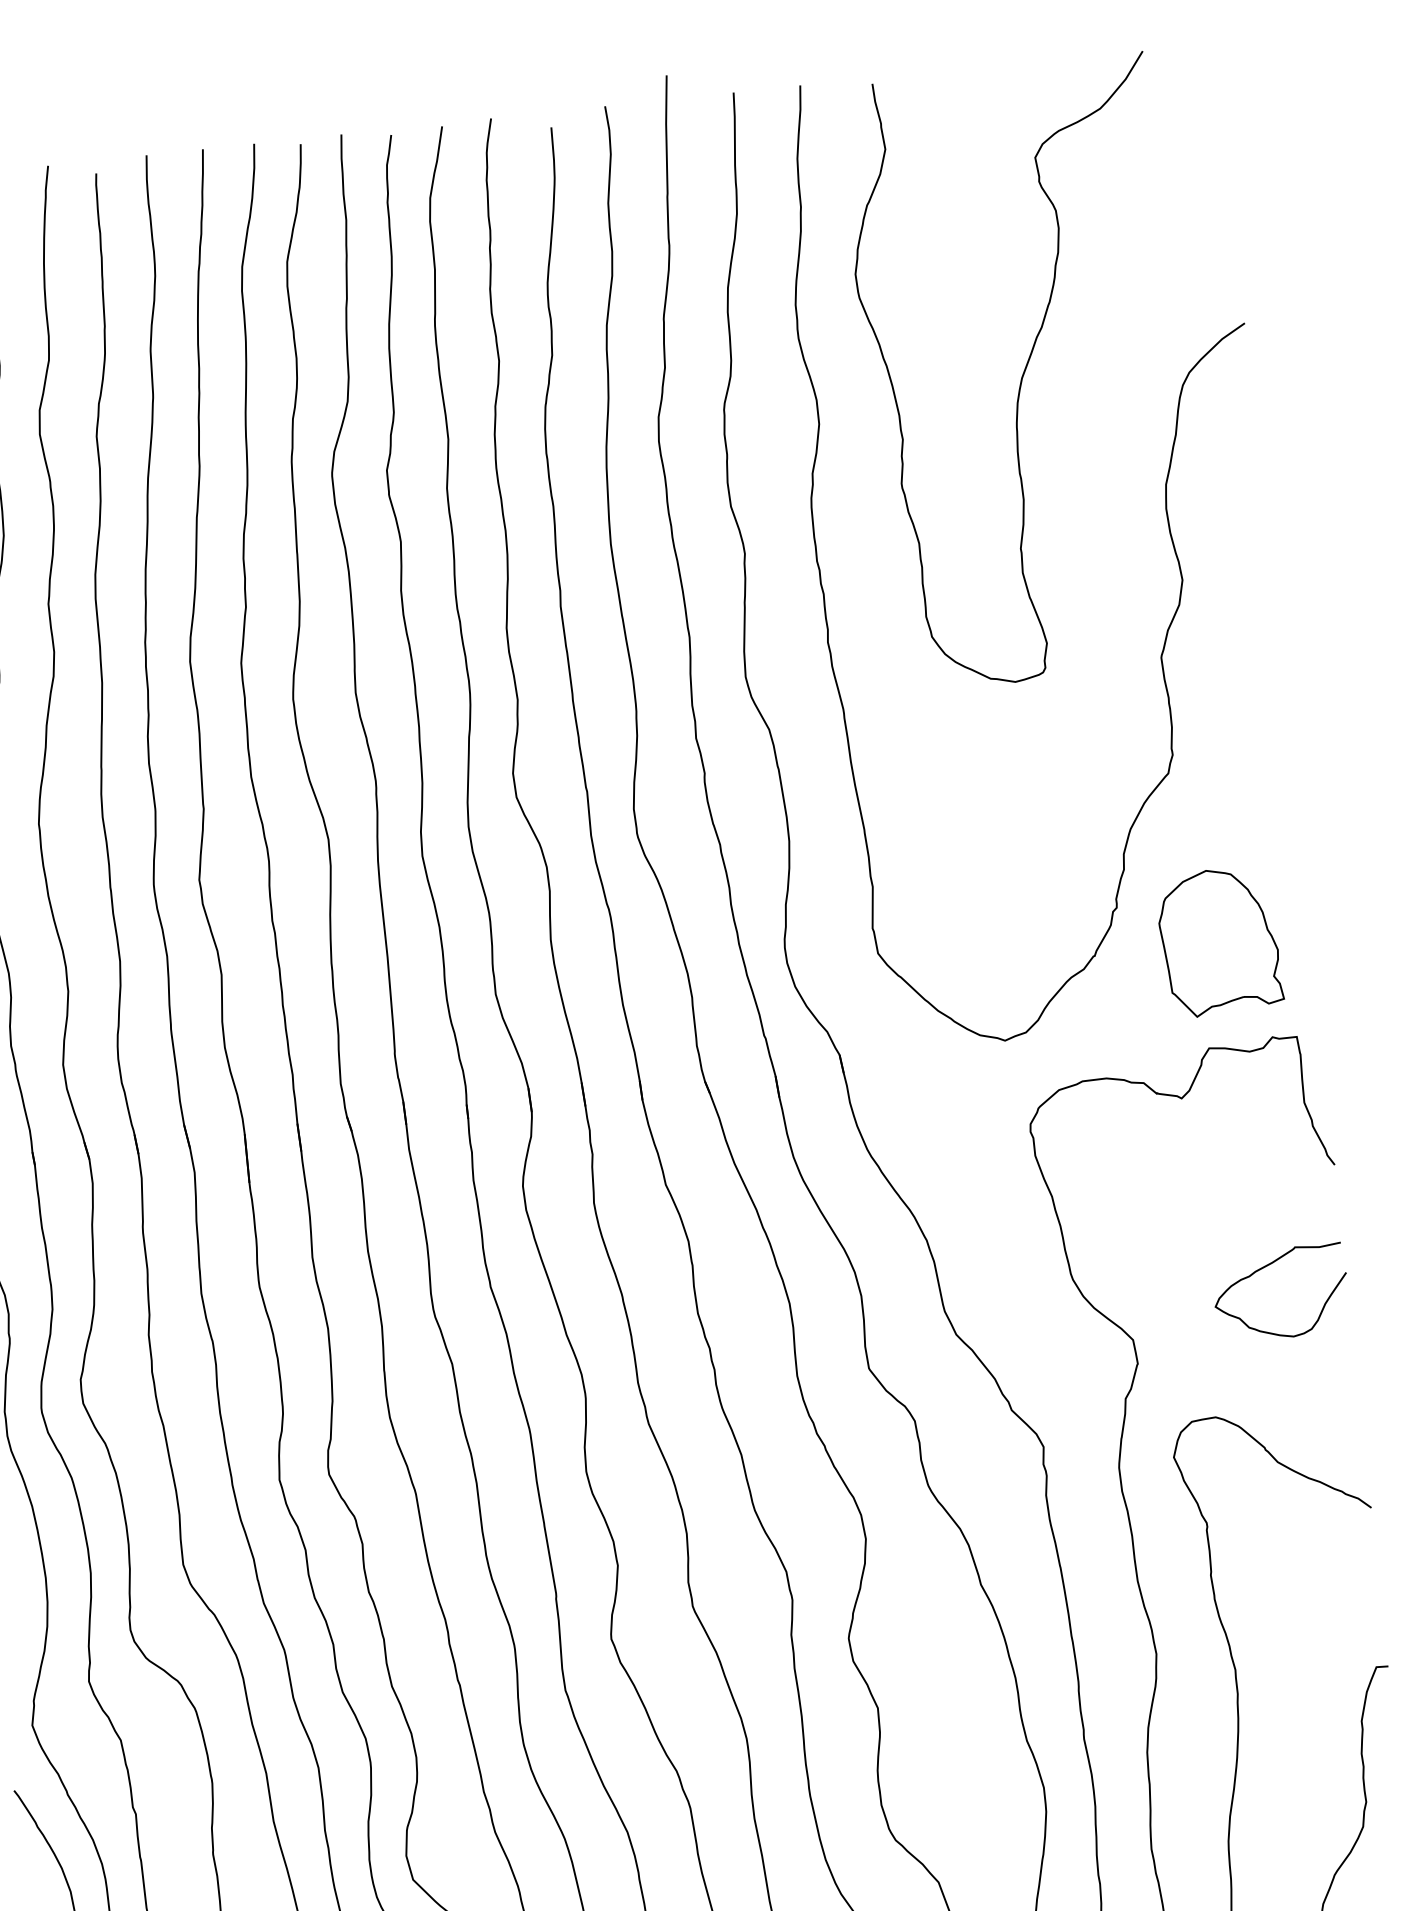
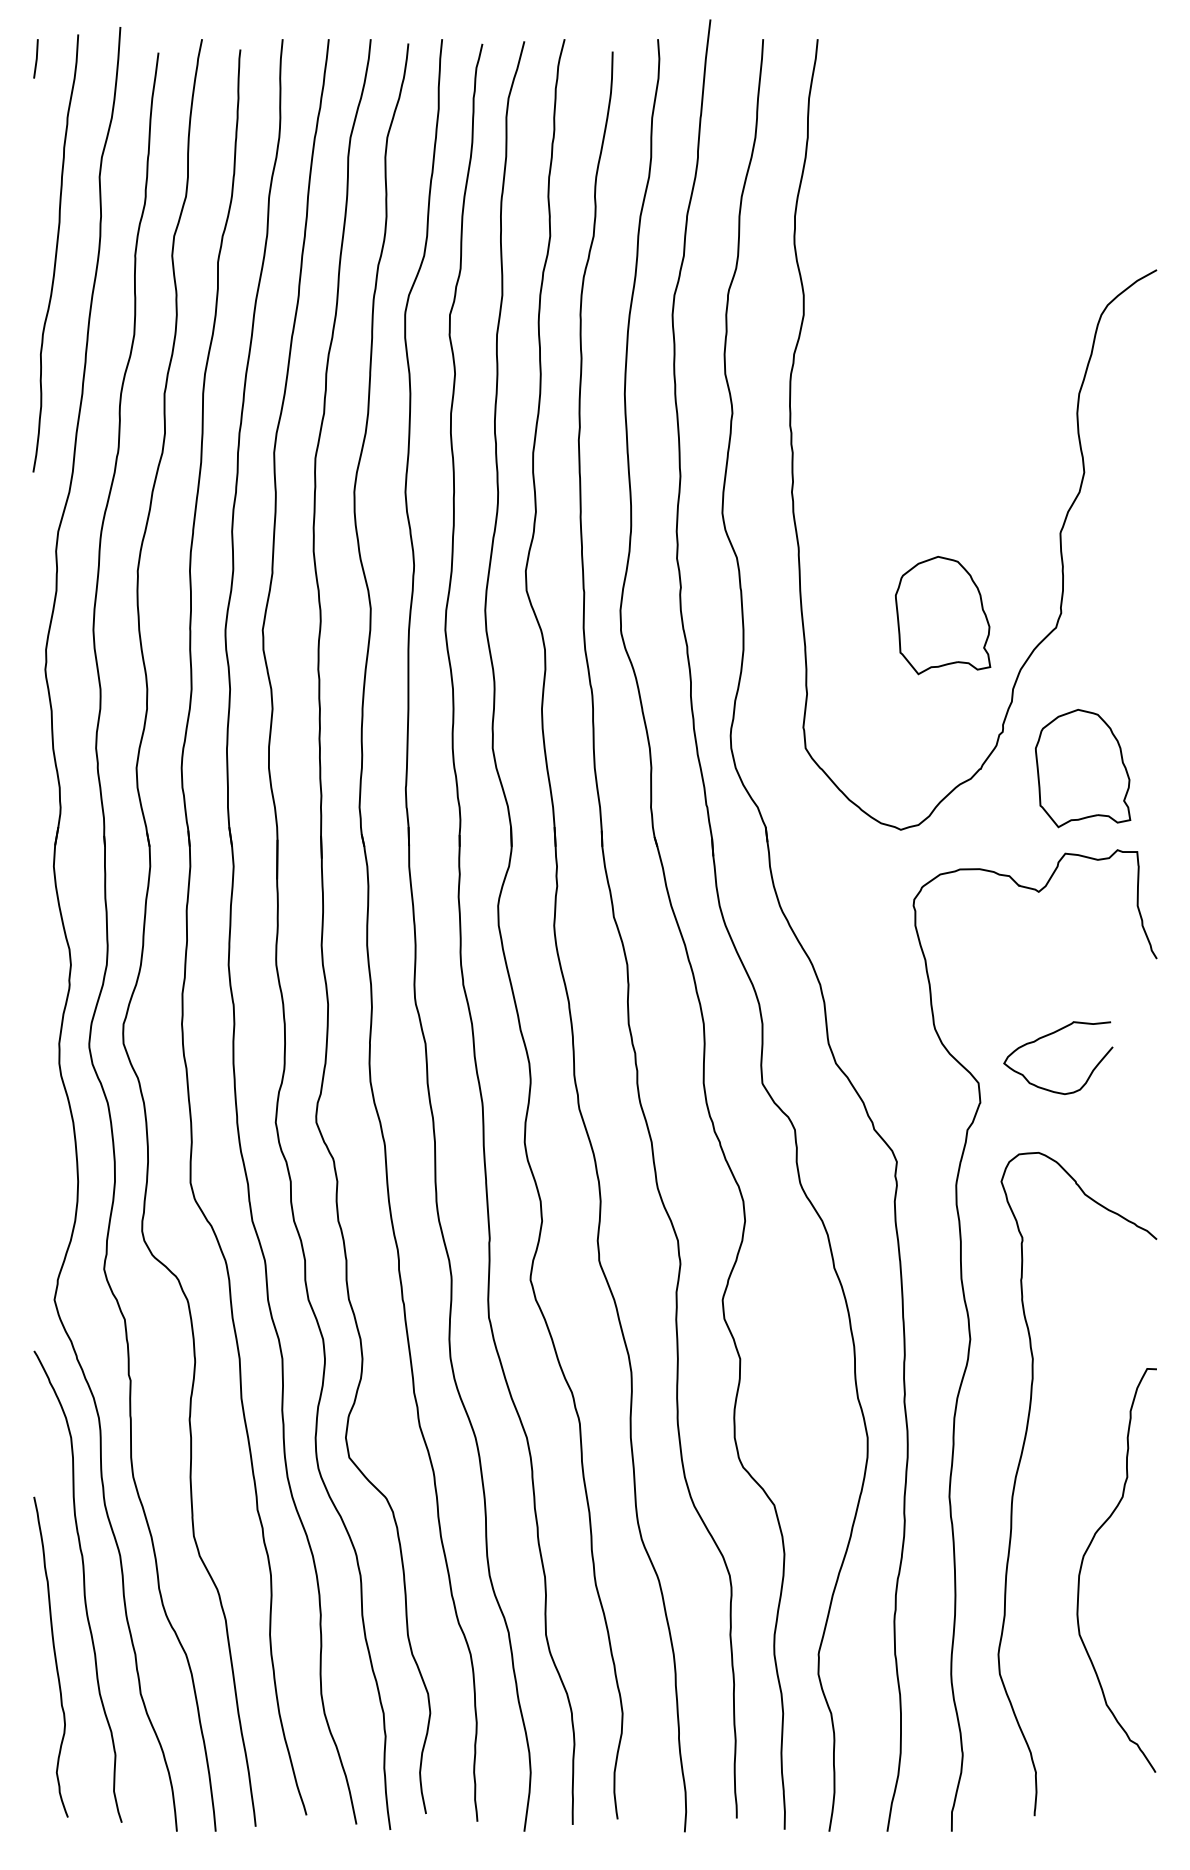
curve: (1022, 373) -> (972, 291), removed
part: (1029, 773) -> (943, 615), added
curve: (1264, 1268) -> (1047, 1036), moved

